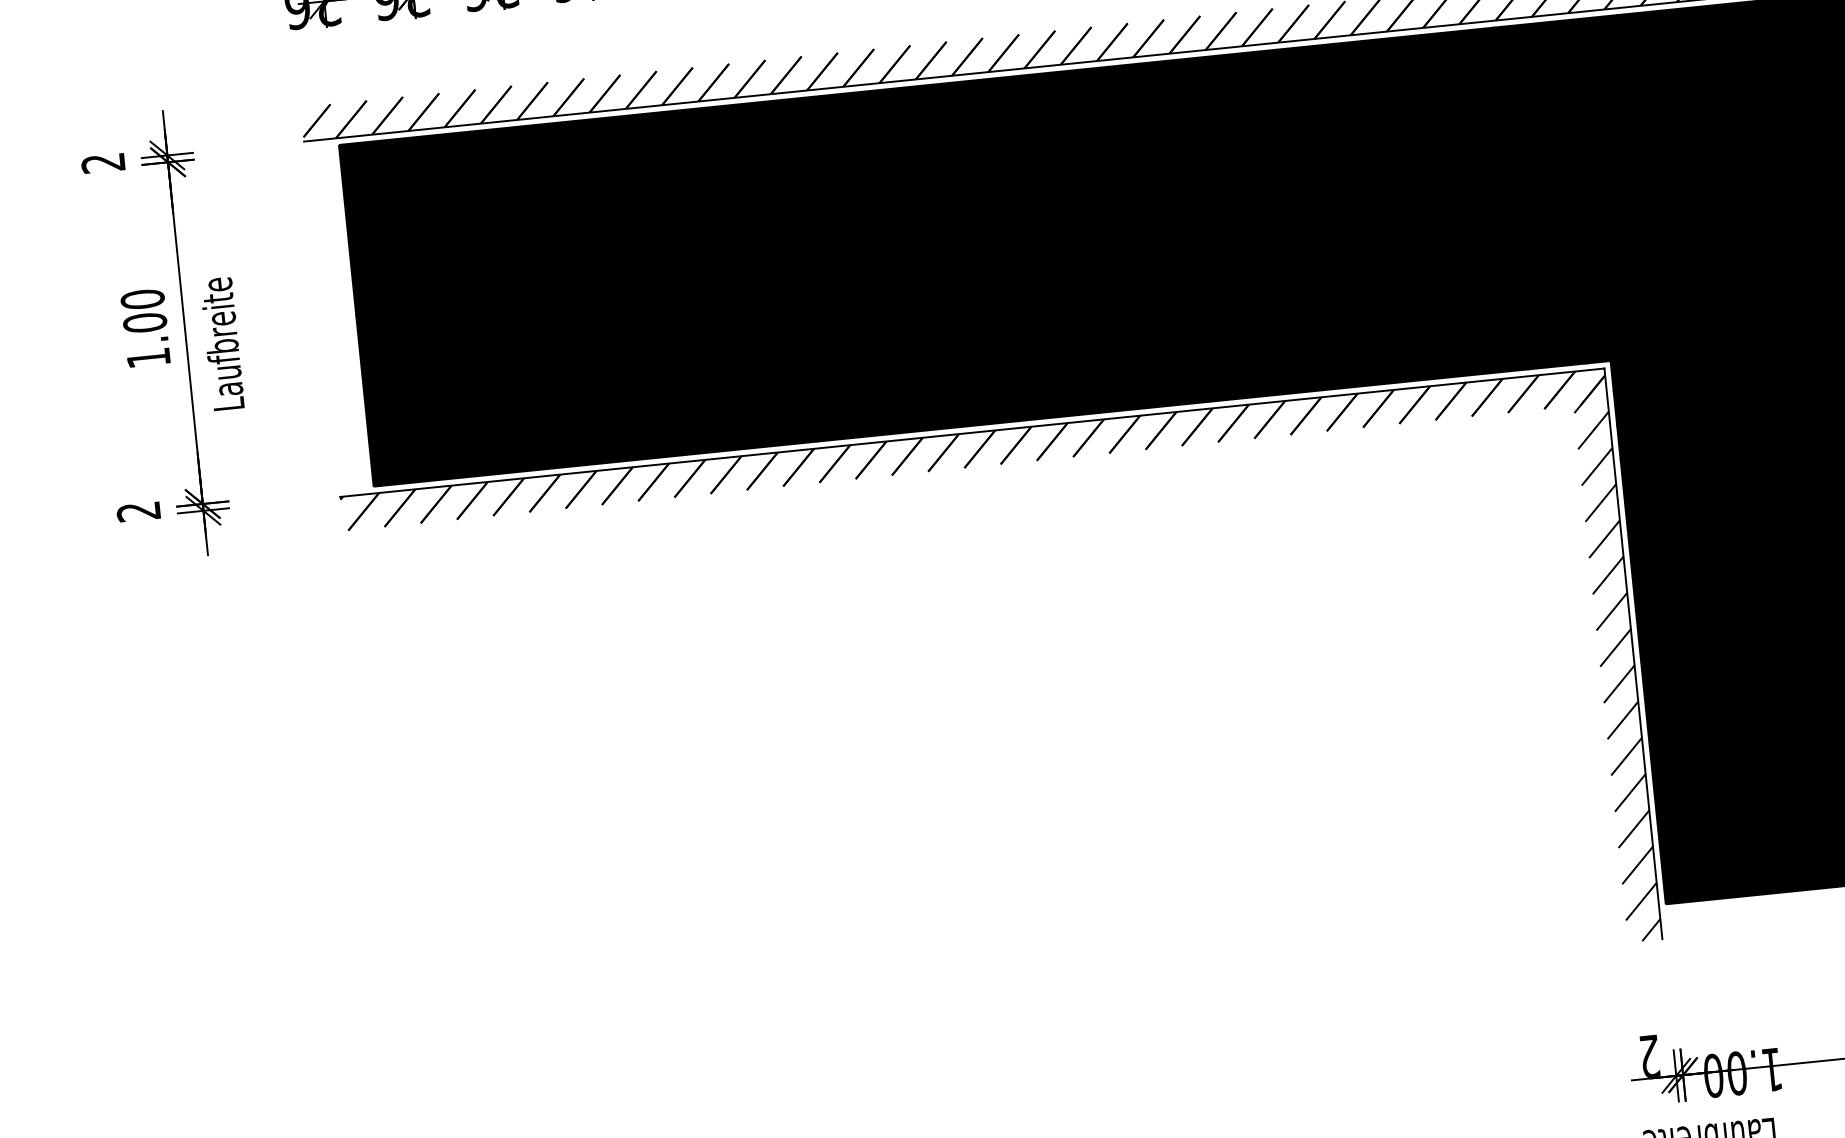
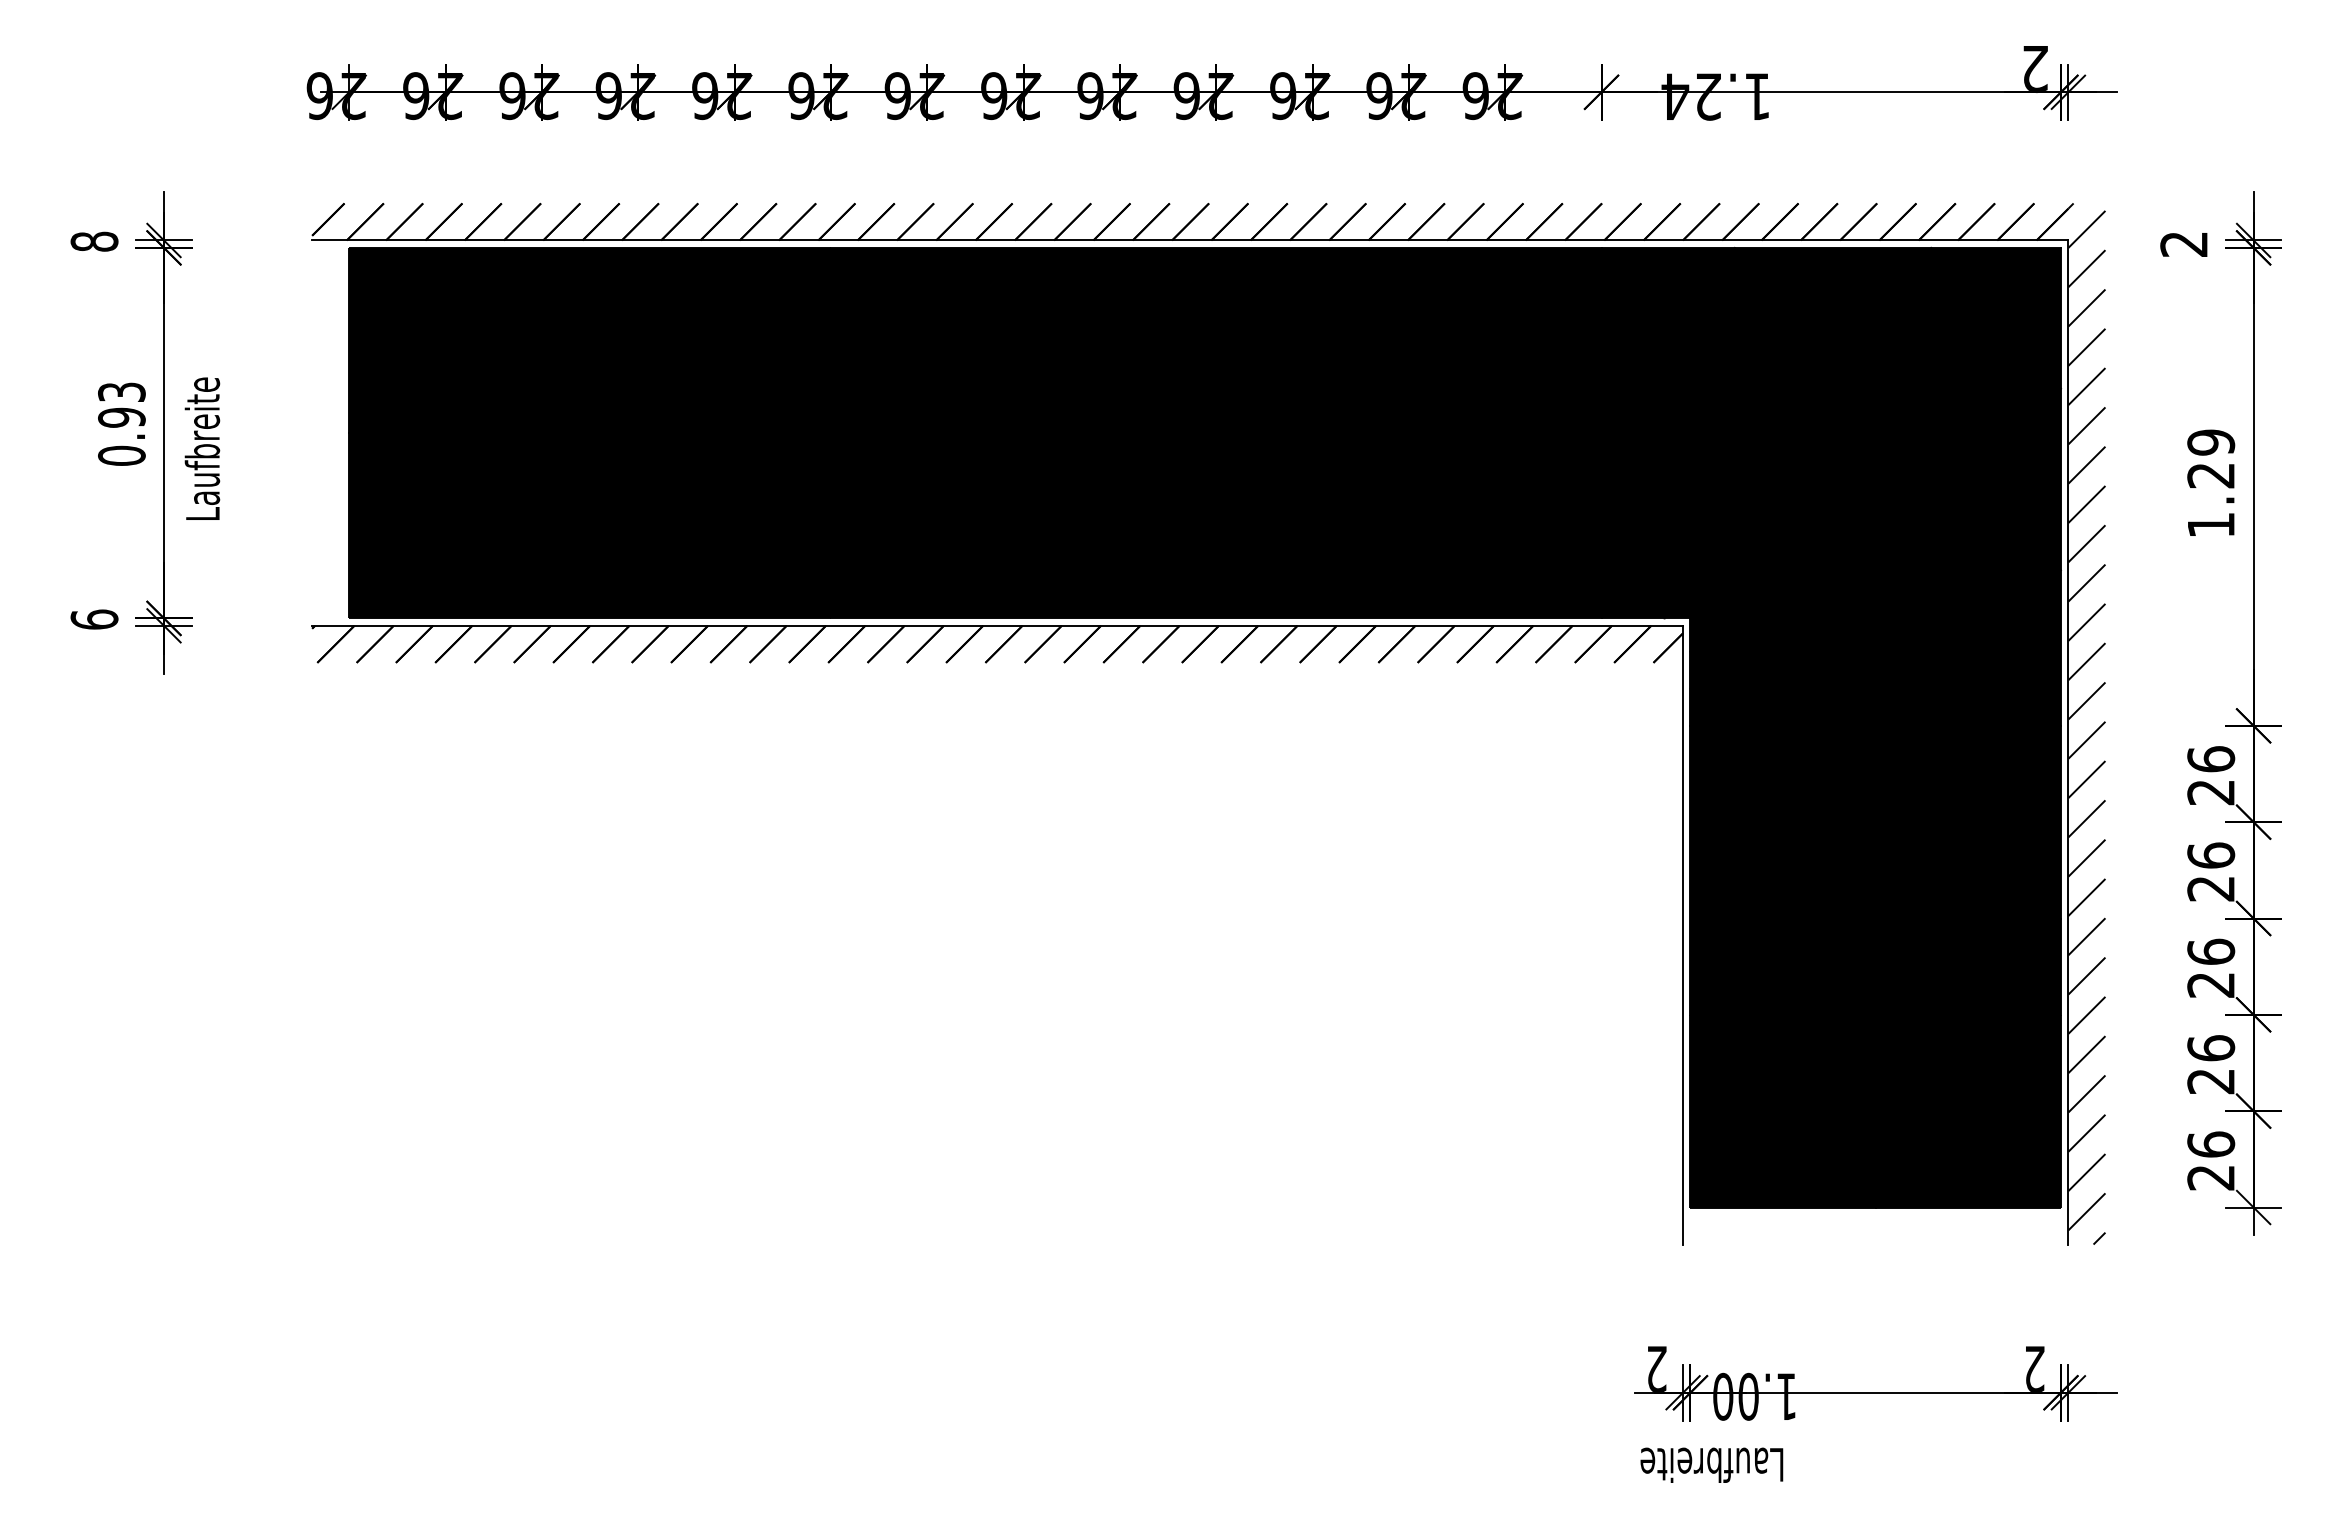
text: (103, 162) -> (94, 241), 2 -> 8
text: (145, 328) -> (121, 423), 1.00 -> 0.93
text: (138, 511) -> (94, 619), 2 -> 6
hatch: (1618, 672) -> (1664, 953), removed

